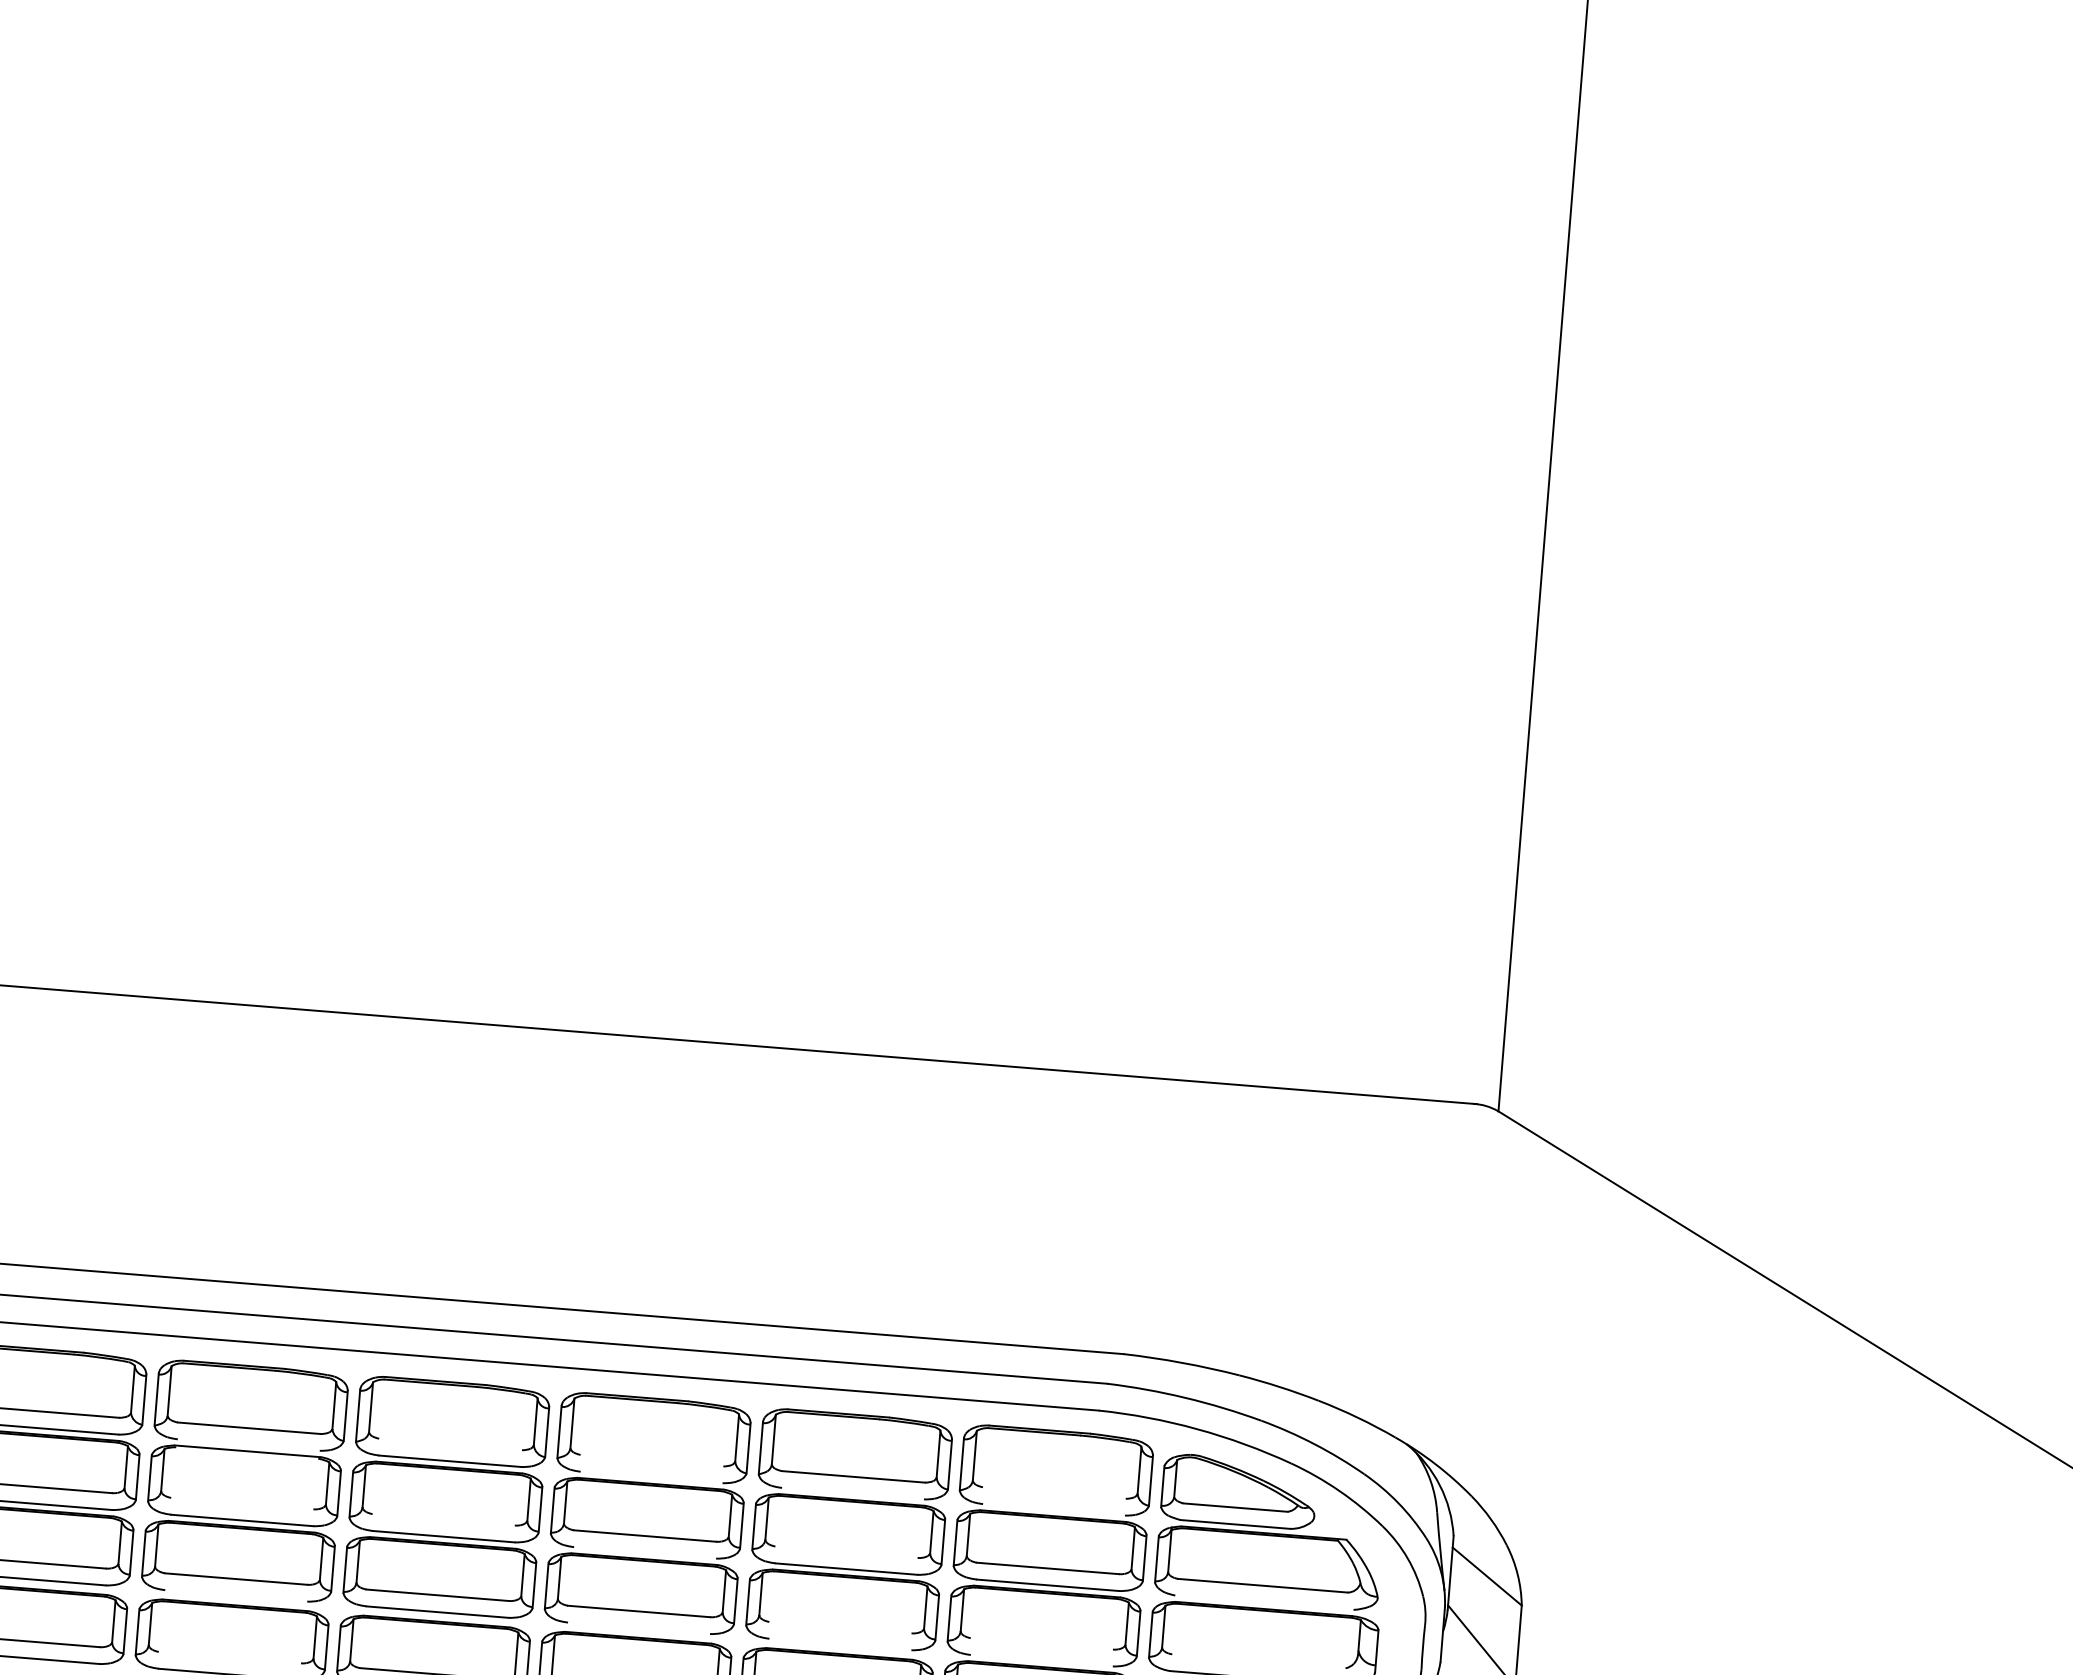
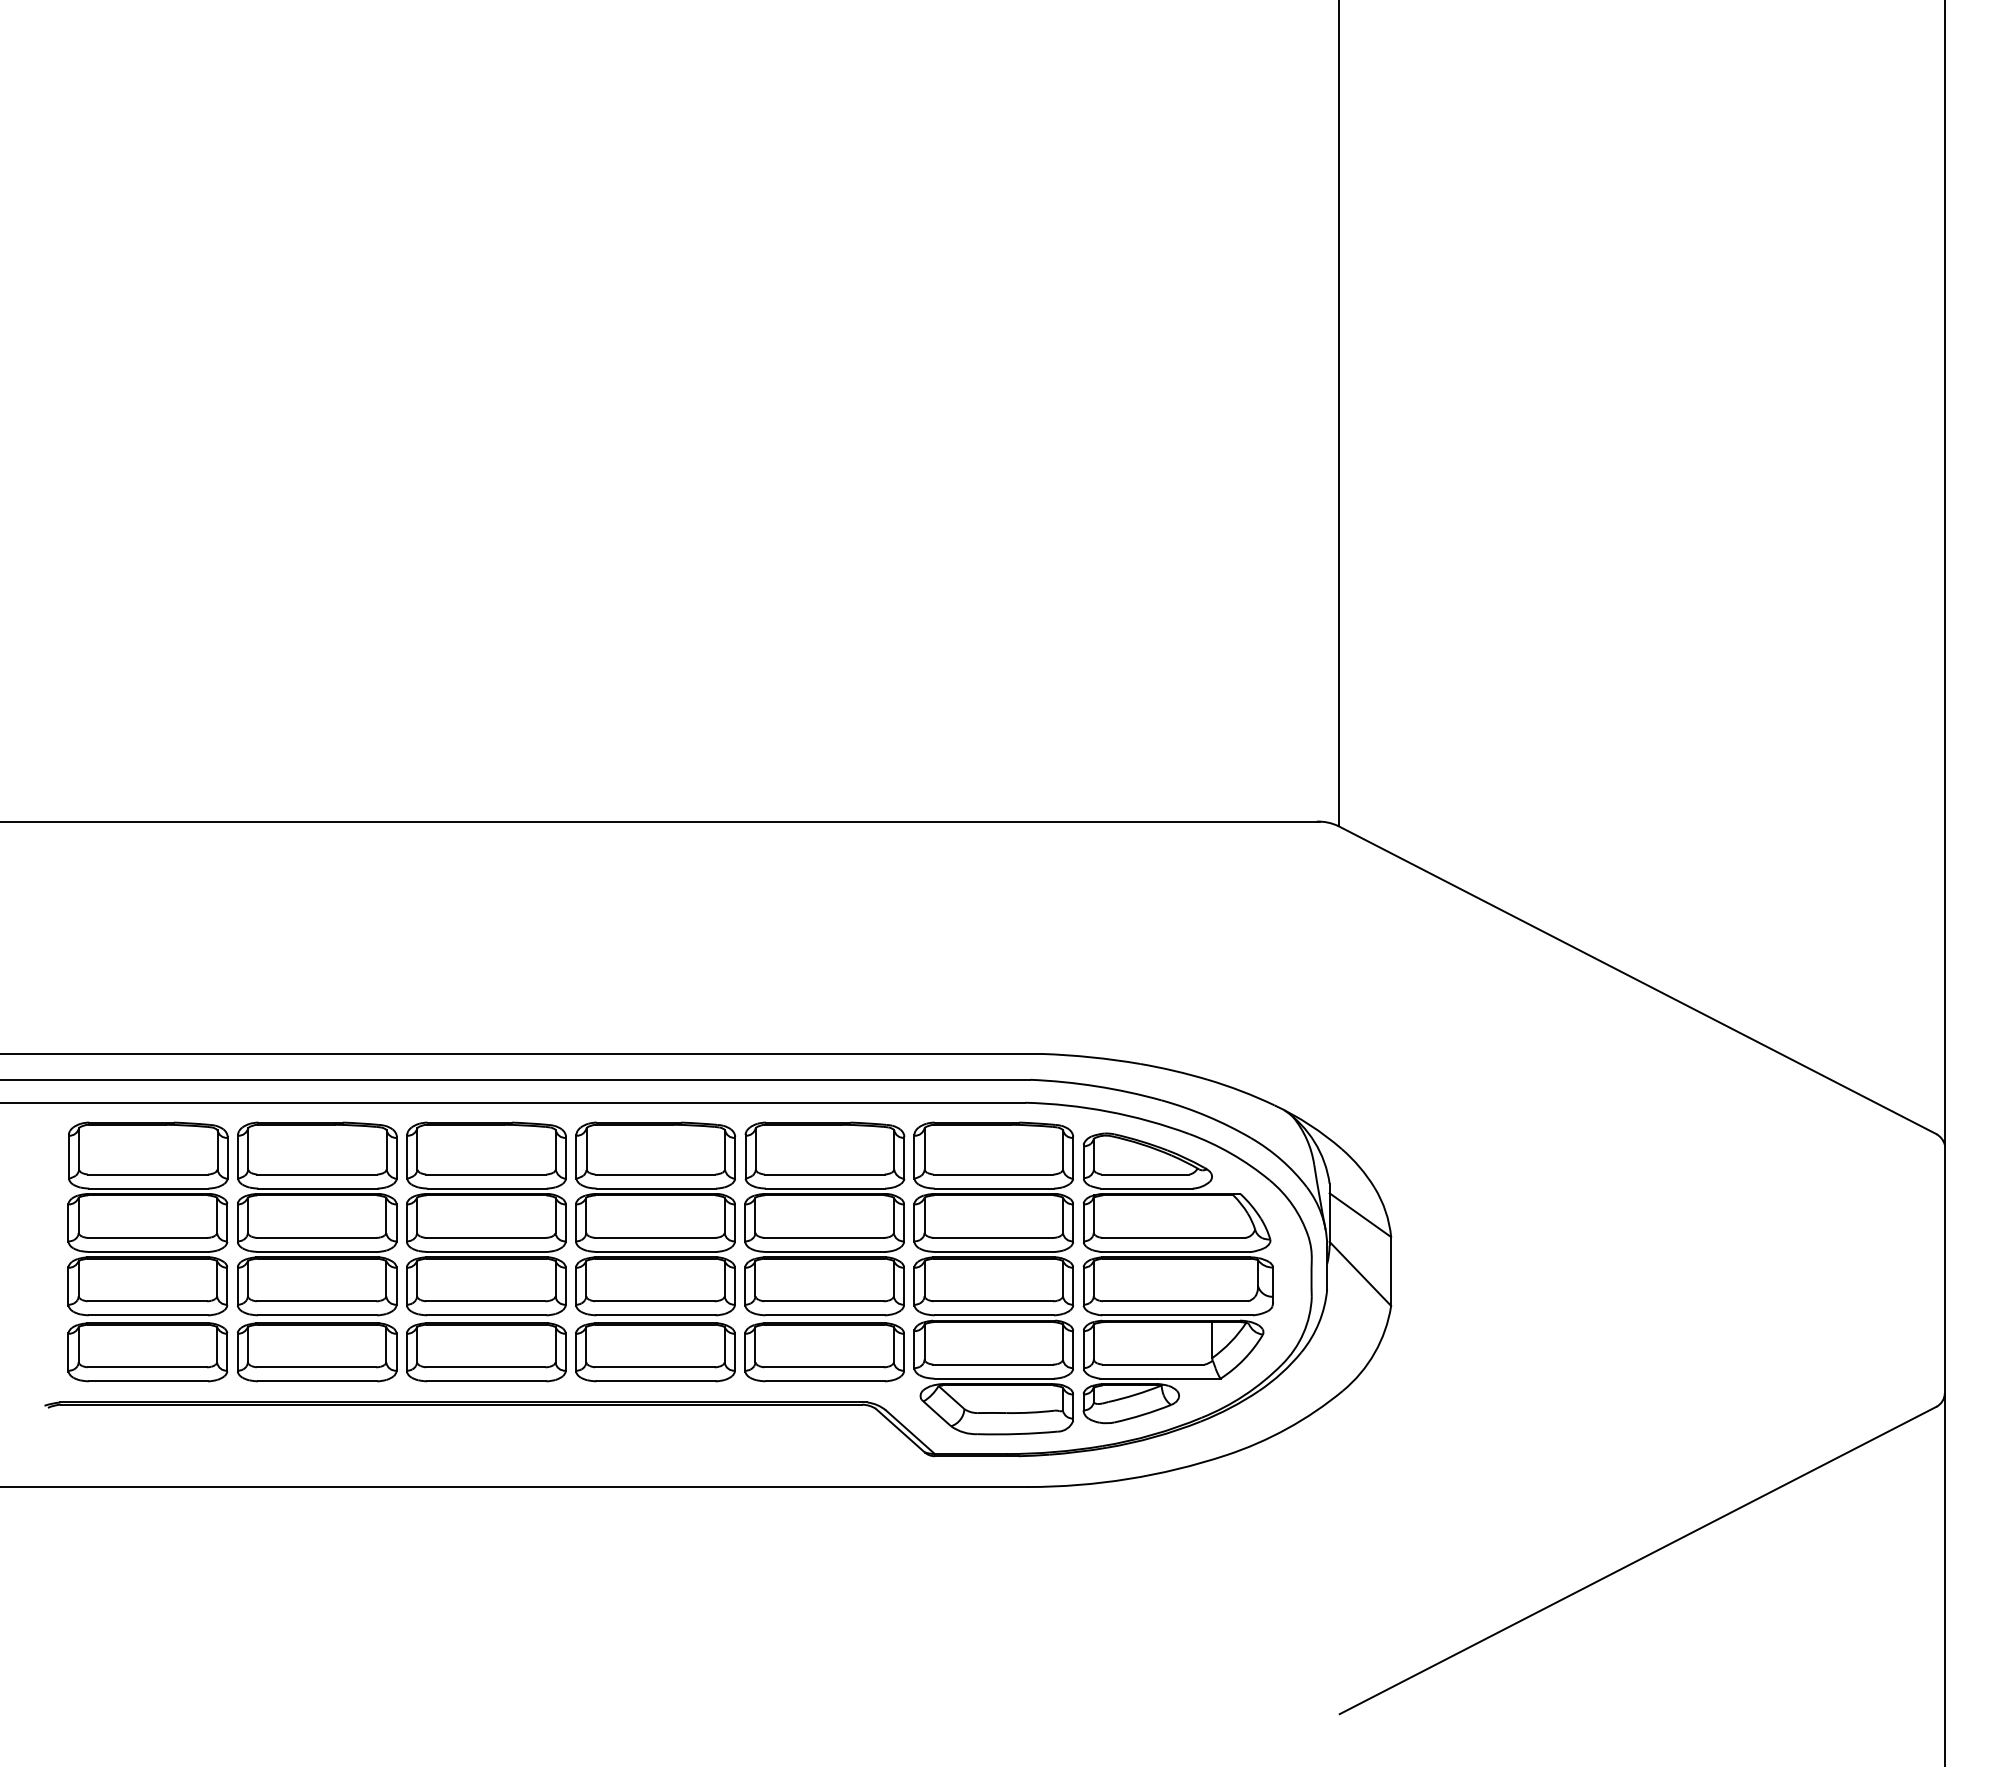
line: (248, 1444) -> (317, 1188), added
line: (450, 1444) -> (486, 1174), added
line: (246, 1453) -> (316, 1195), added
line: (651, 1460) -> (655, 1174), added
line: (650, 1477) -> (655, 1188), added
line: (1054, 1492) -> (993, 1174), added
line: (853, 1493) -> (825, 1188), added
line: (242, 1503) -> (316, 1237), added
line: (1053, 1509) -> (993, 1188), added
line: (443, 1519) -> (485, 1237), added
line: (845, 1551) -> (823, 1237), added
line: (644, 1552) -> (655, 1251), added
line: (236, 1596) -> (317, 1315), added
line: (1264, 1602) -> (1176, 1251), added
line: (839, 1627) -> (823, 1301), added
line: (638, 1628) -> (655, 1315), added
line: (839, 1644) -> (824, 1315), added
line: (1041, 1644) -> (992, 1301), added
line: (229, 1657) -> (316, 1367), added
line: (1040, 1660) -> (993, 1315), added
line: (1258, 1661) -> (1175, 1301), added

